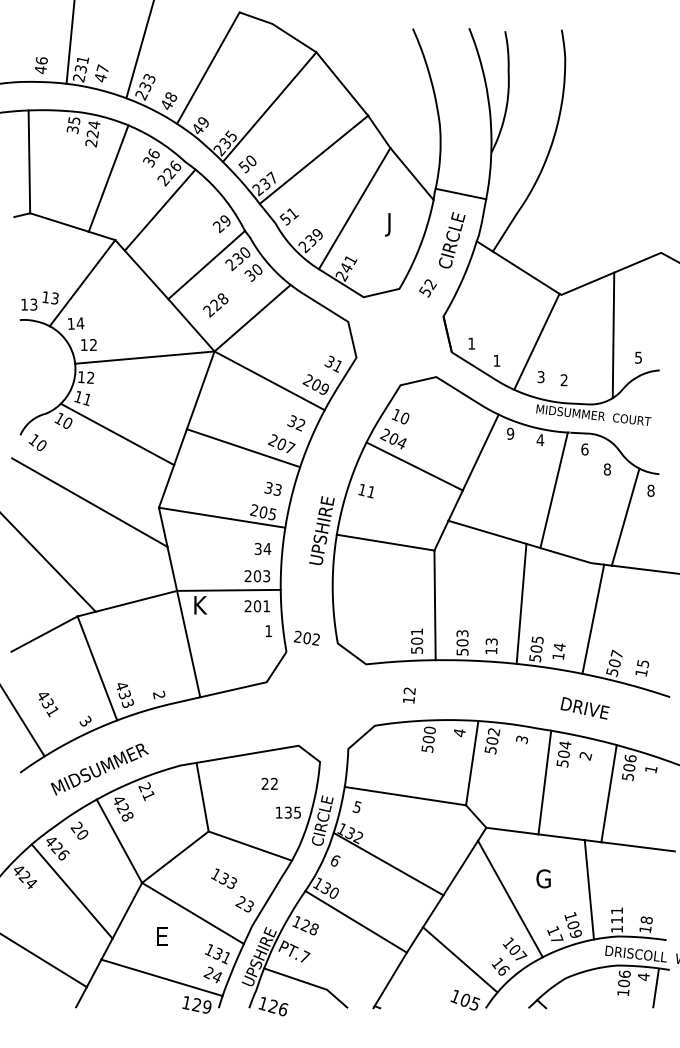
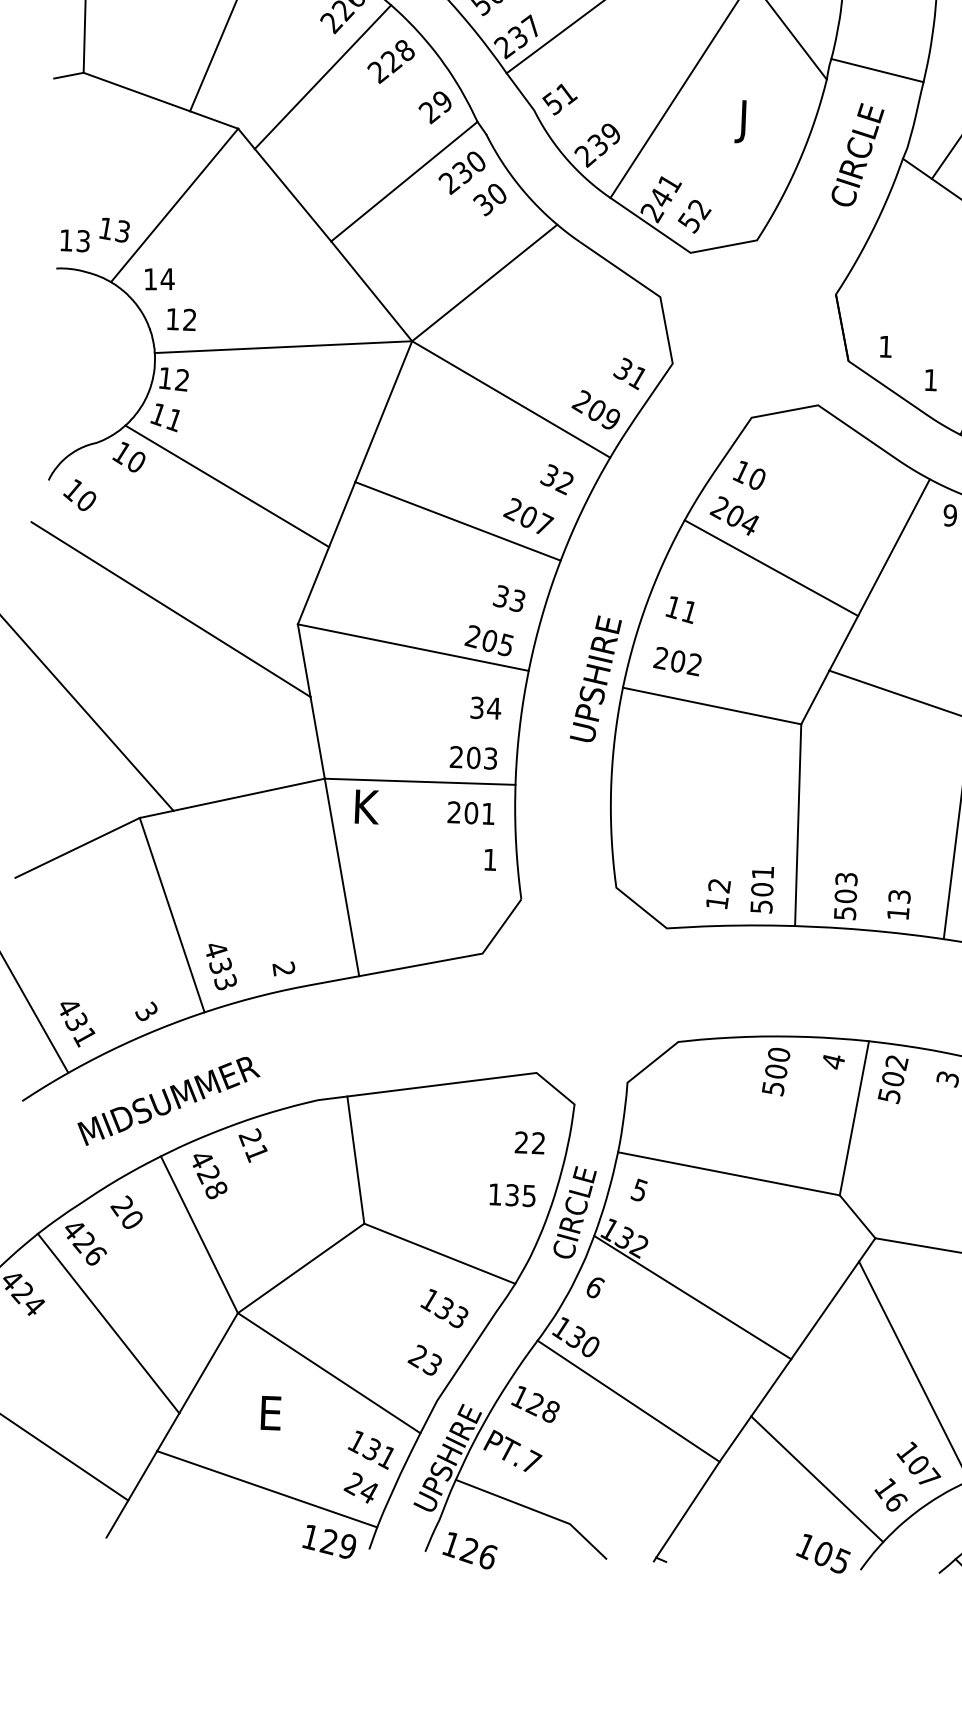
text: (427, 288) -> (693, 216), moved
text: (215, 305) -> (390, 62), moved
text: (306, 637) -> (676, 660), moved
text: (409, 695) -> (718, 893), moved
text: (48, 705) -> (77, 1025), moved
text: (269, 783) -> (529, 1142), moved
text: (224, 878) -> (445, 1308), moved

